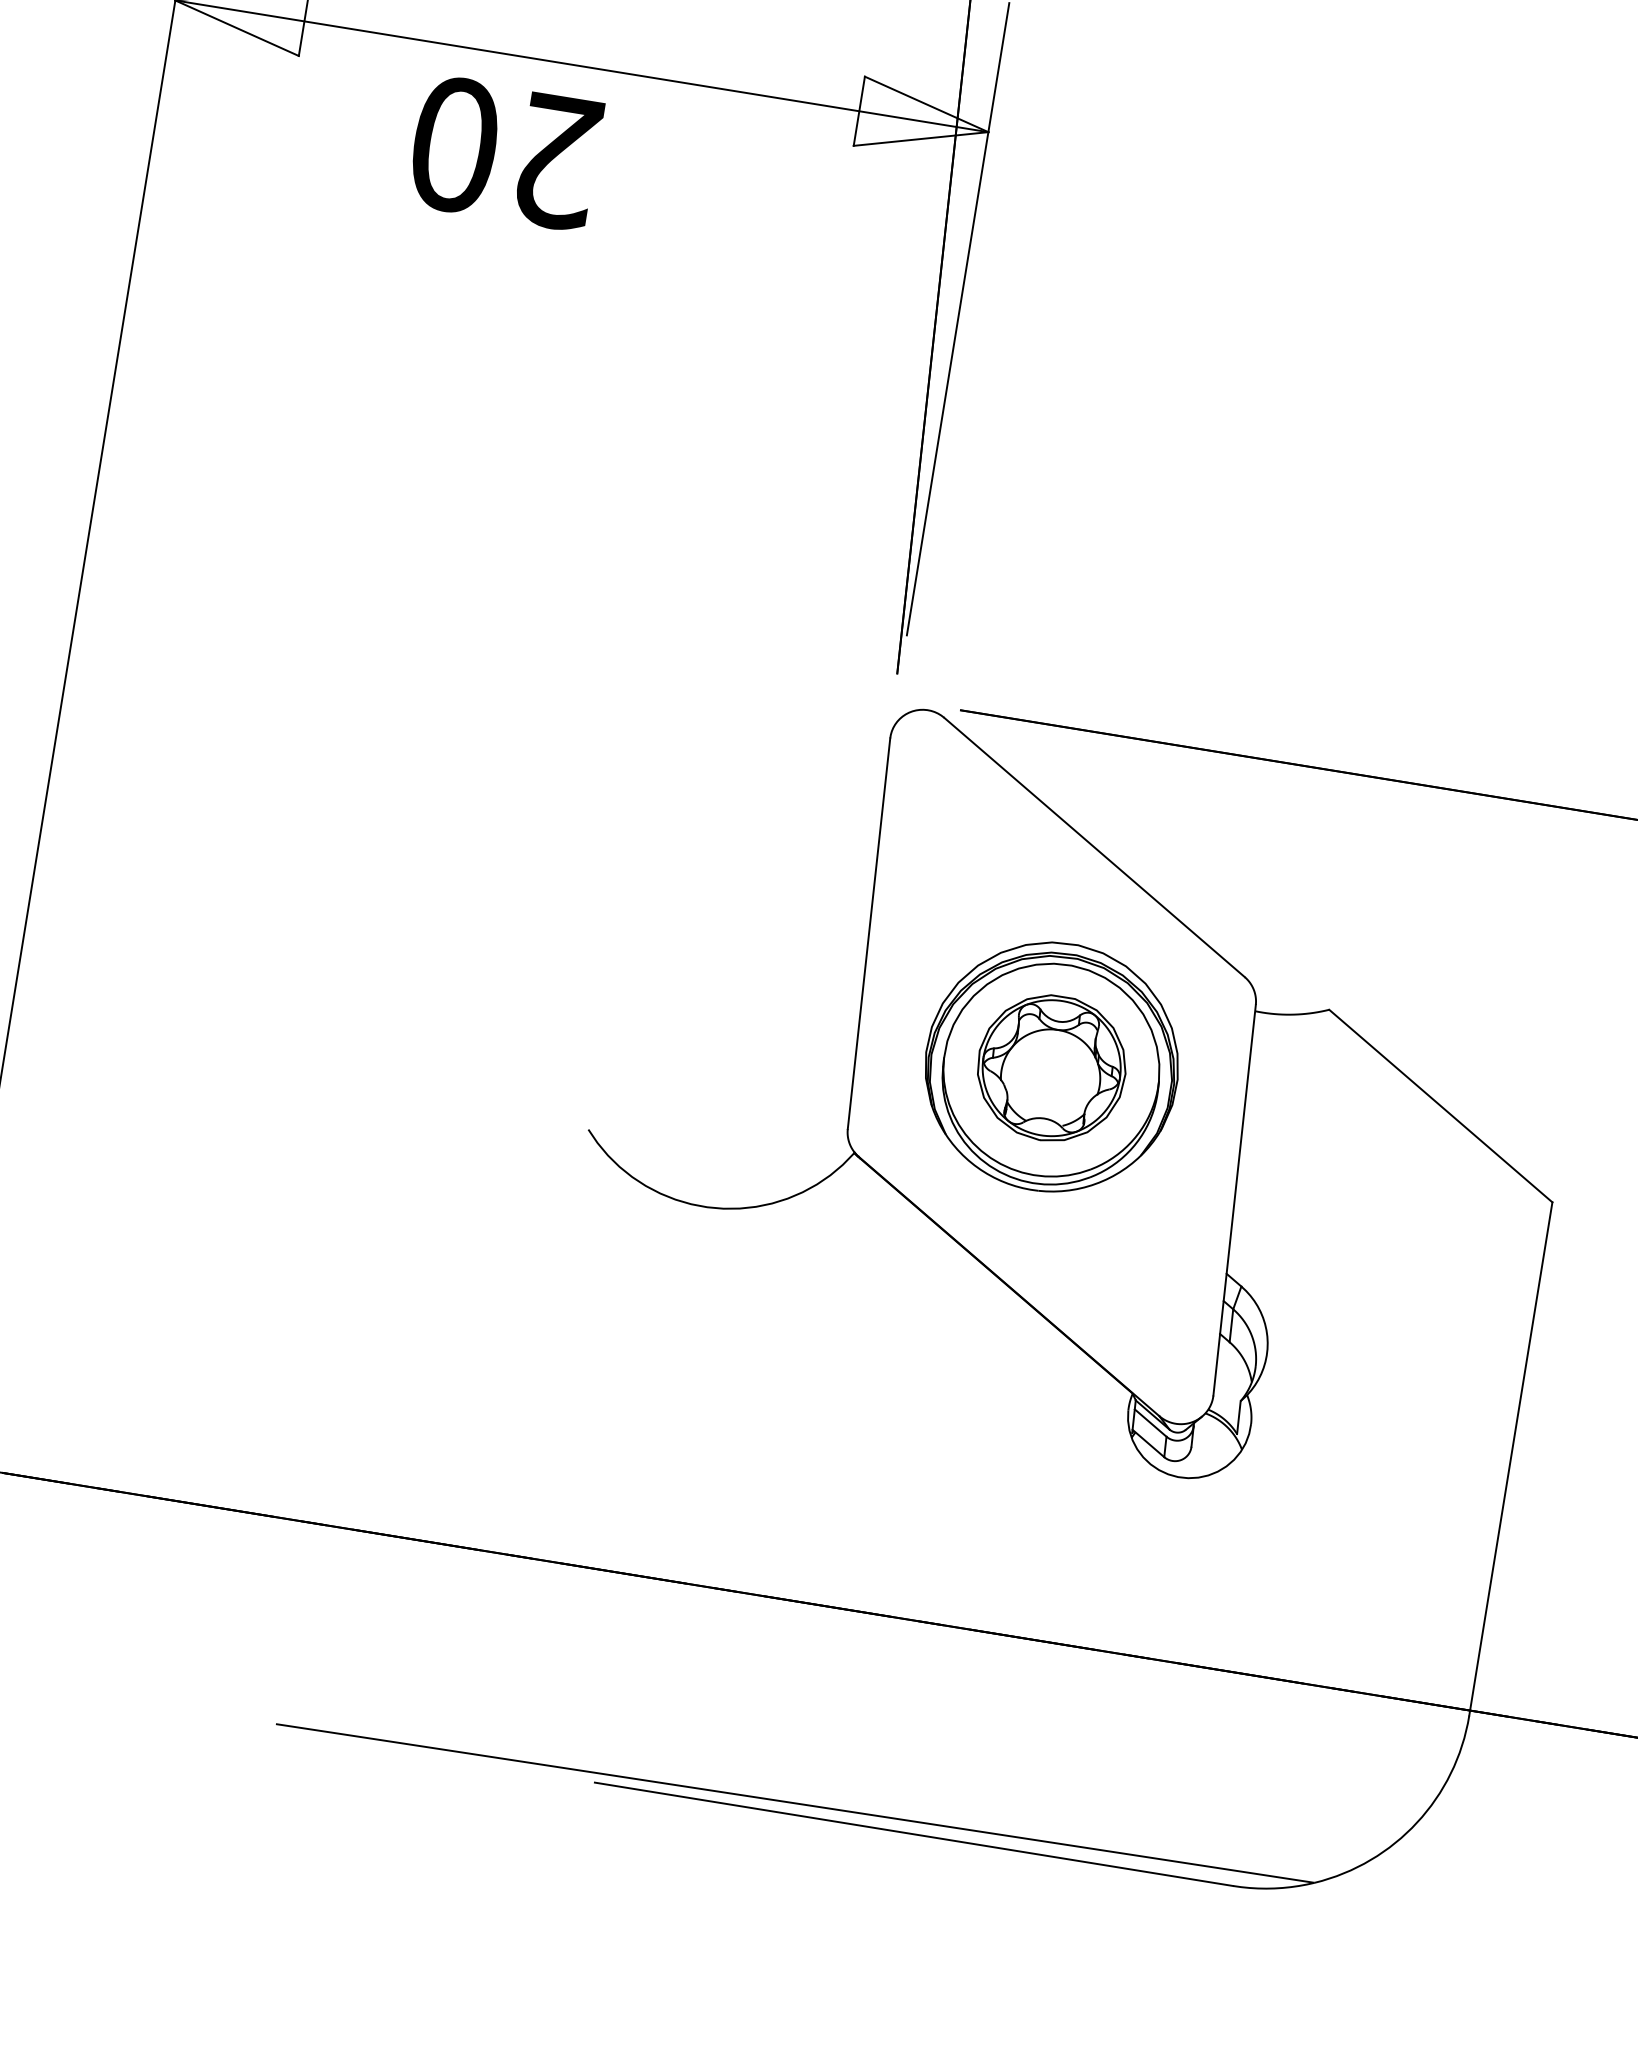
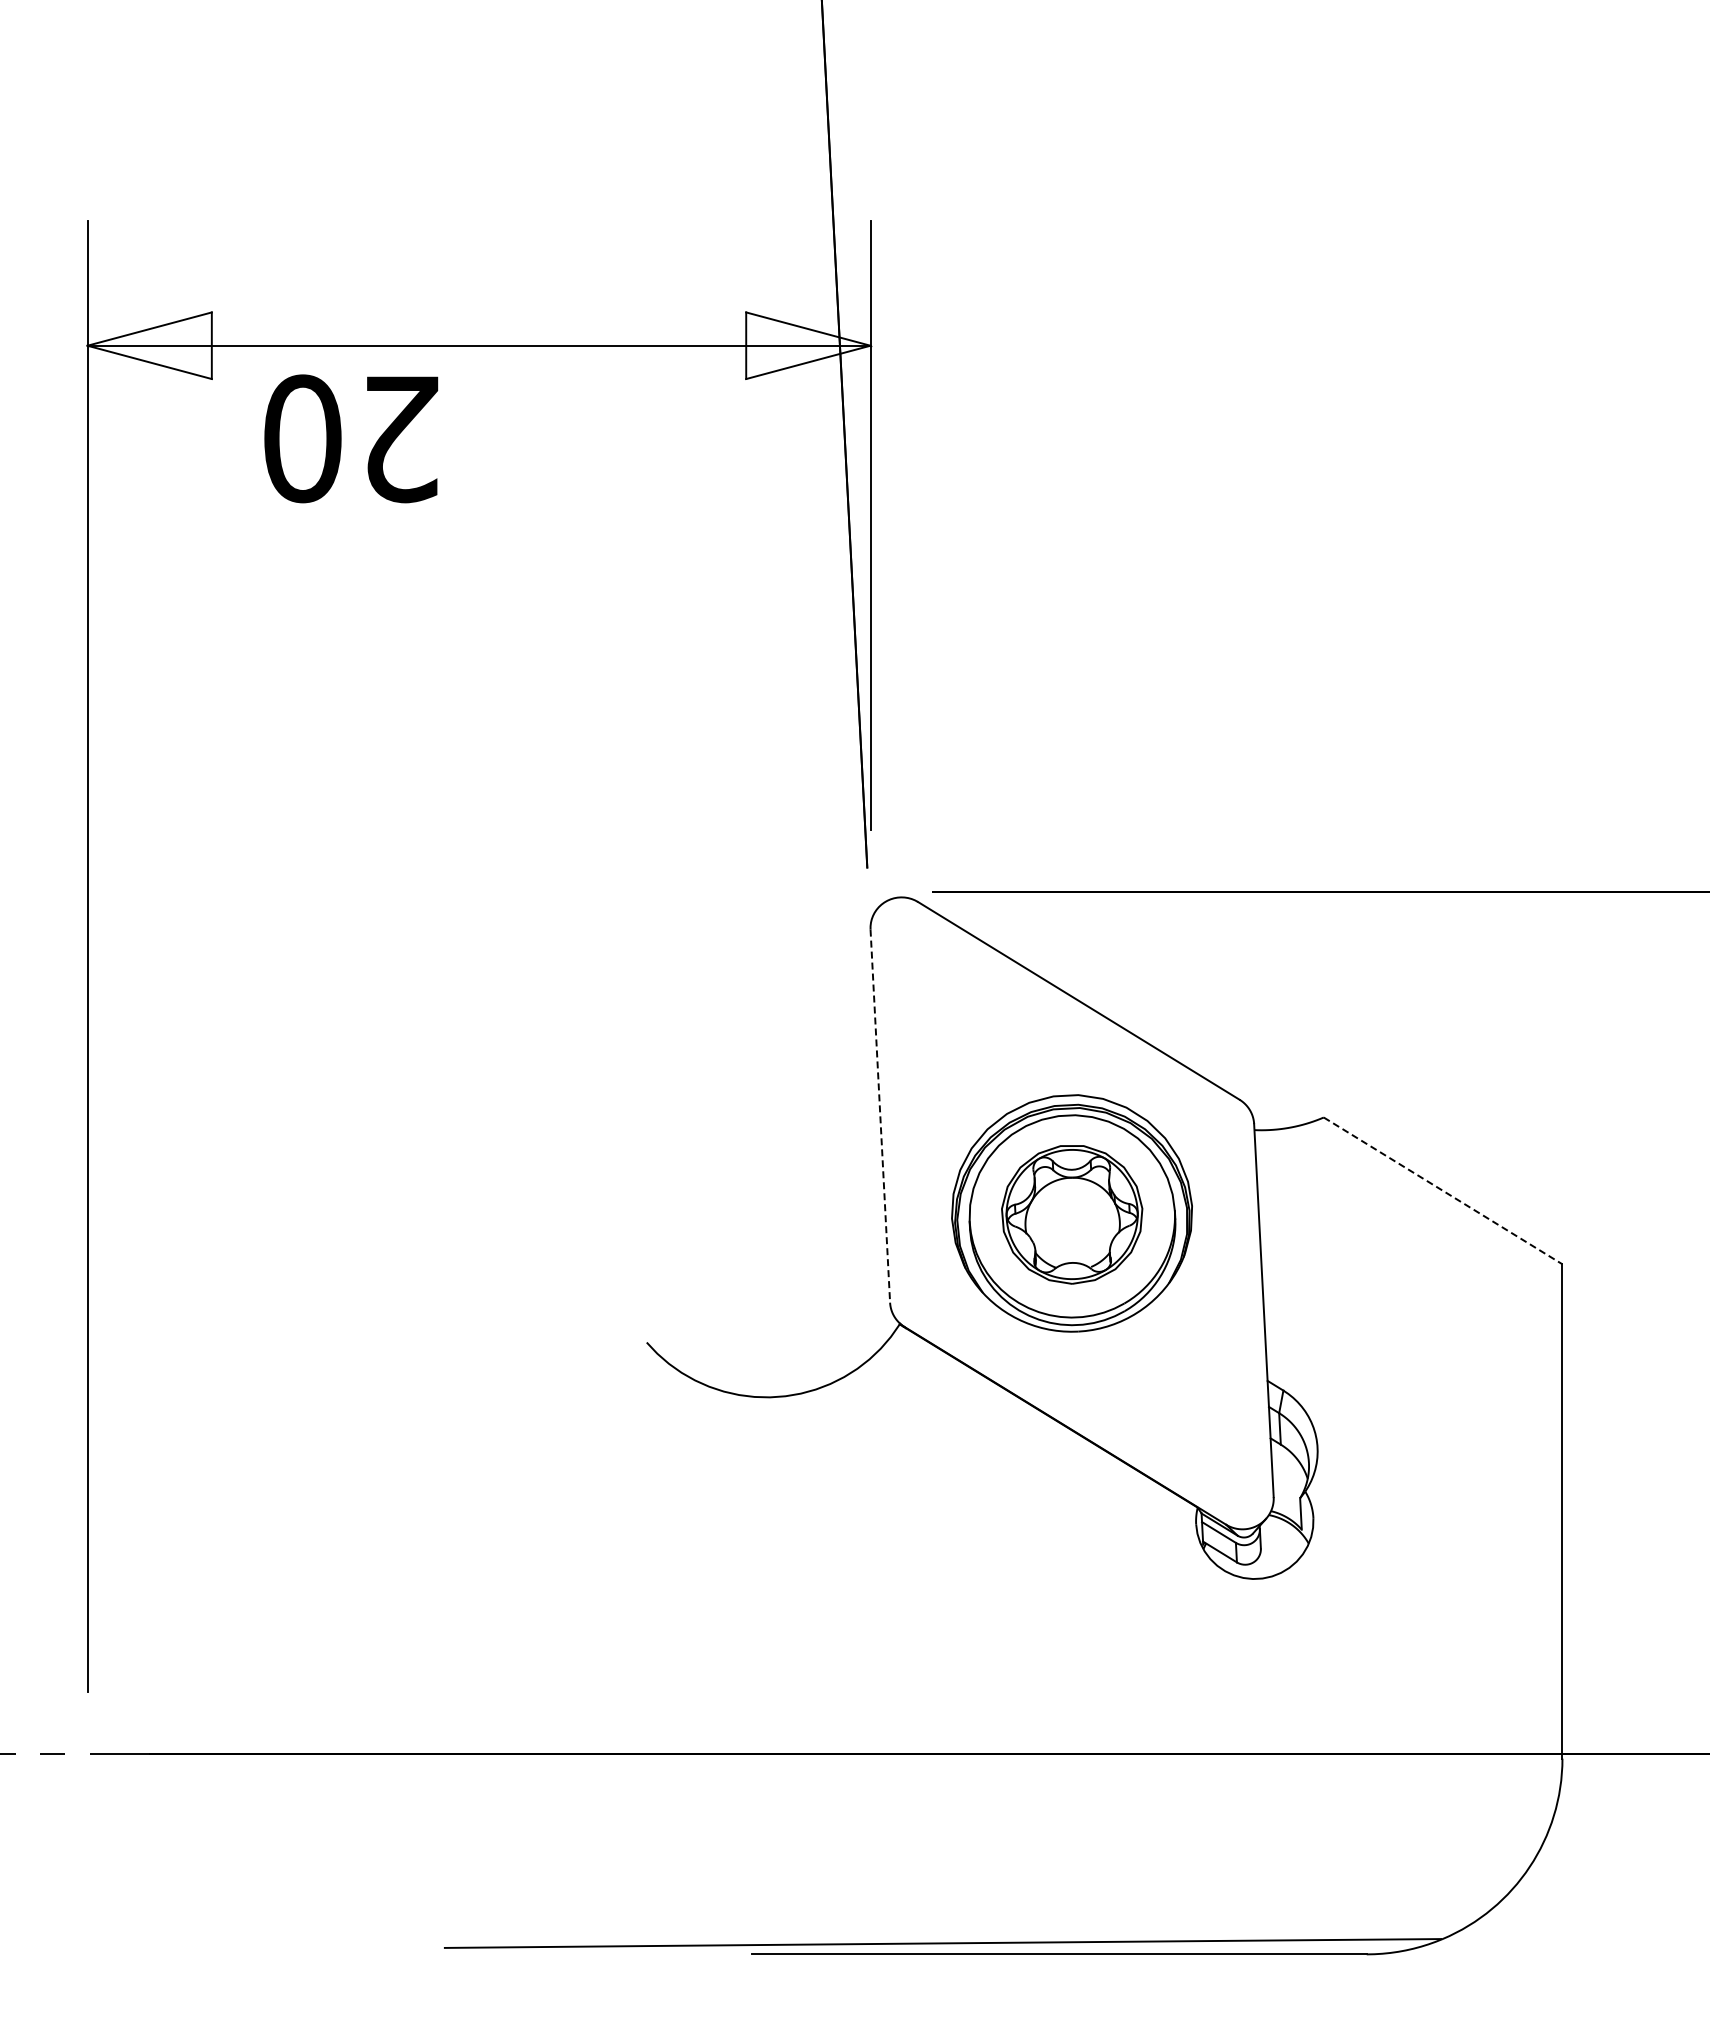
text: (505, 152) -> (351, 438), moved
line: (869, 934) -> (880, 1116), solid -> dashed
line: (1441, 1106) -> (1443, 1191), solid -> dashed

